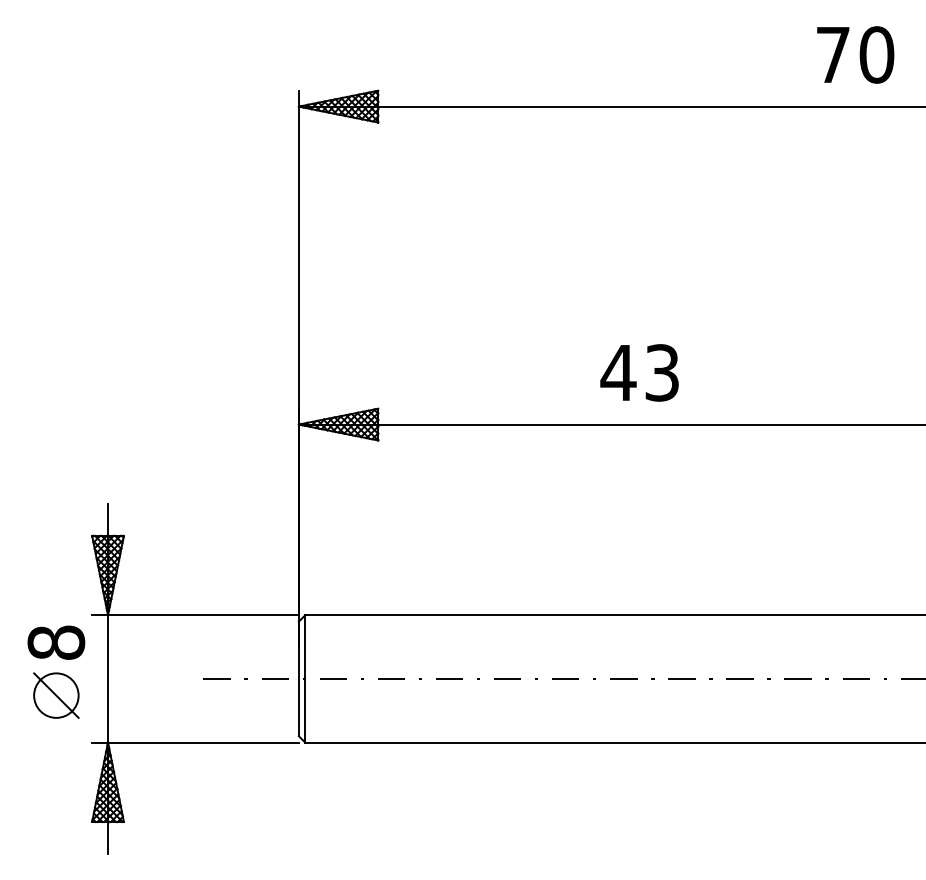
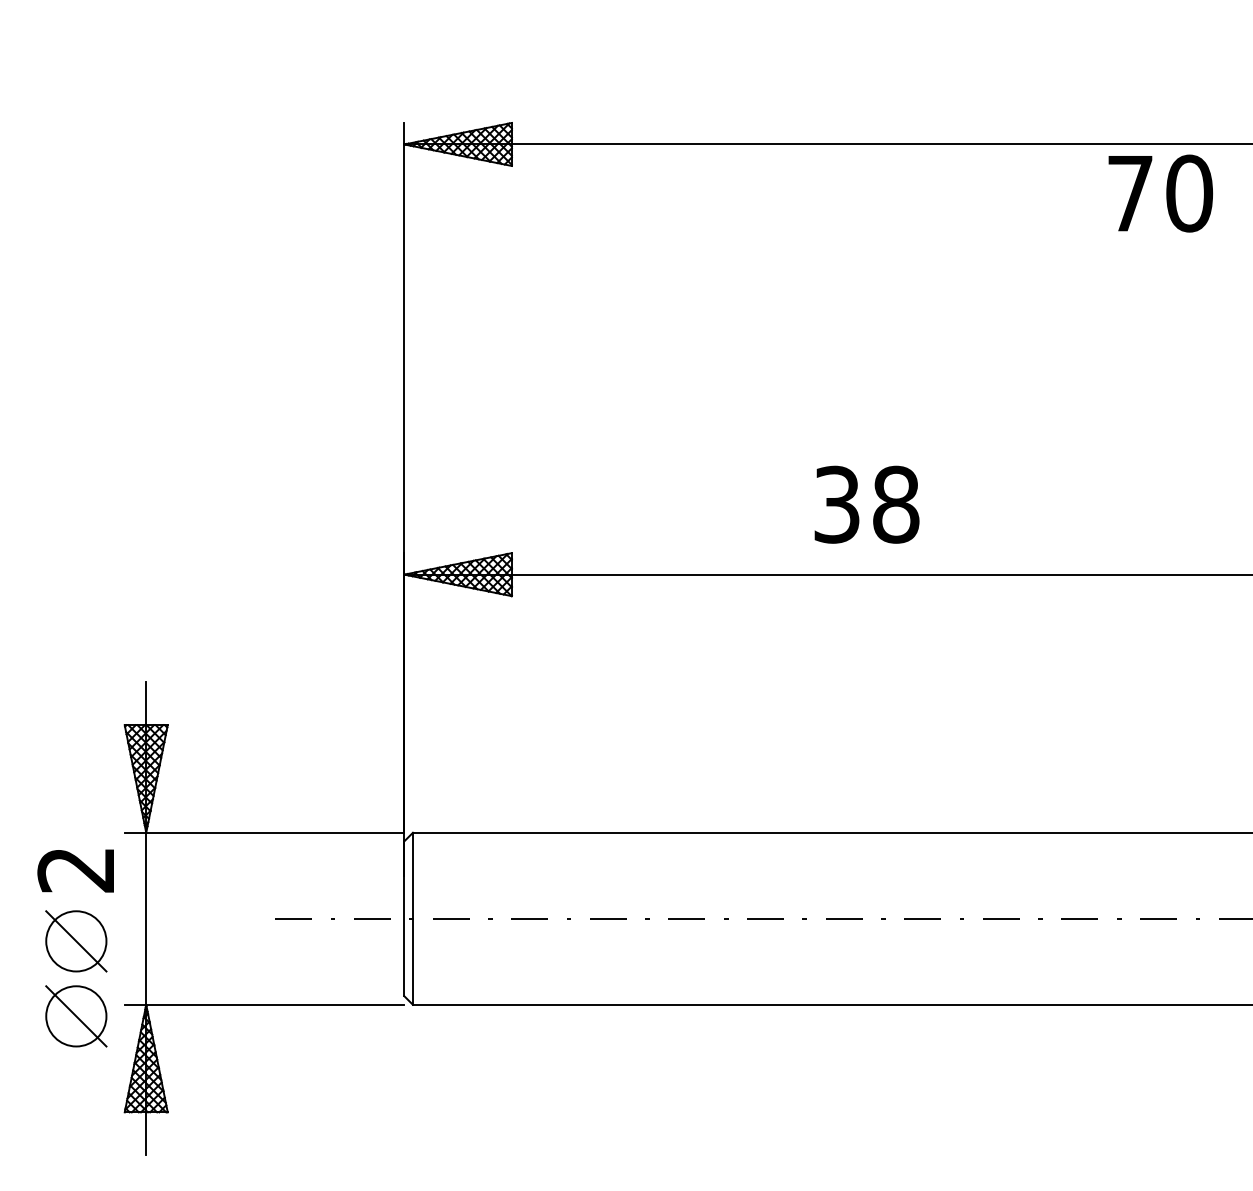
text: (855, 54) -> (1160, 193), moved
text: (639, 372) -> (865, 504), 43 -> 38
text: (56, 642) -> (76, 869), 8 -> 2
part: (56, 751) -> (76, 1016), added

